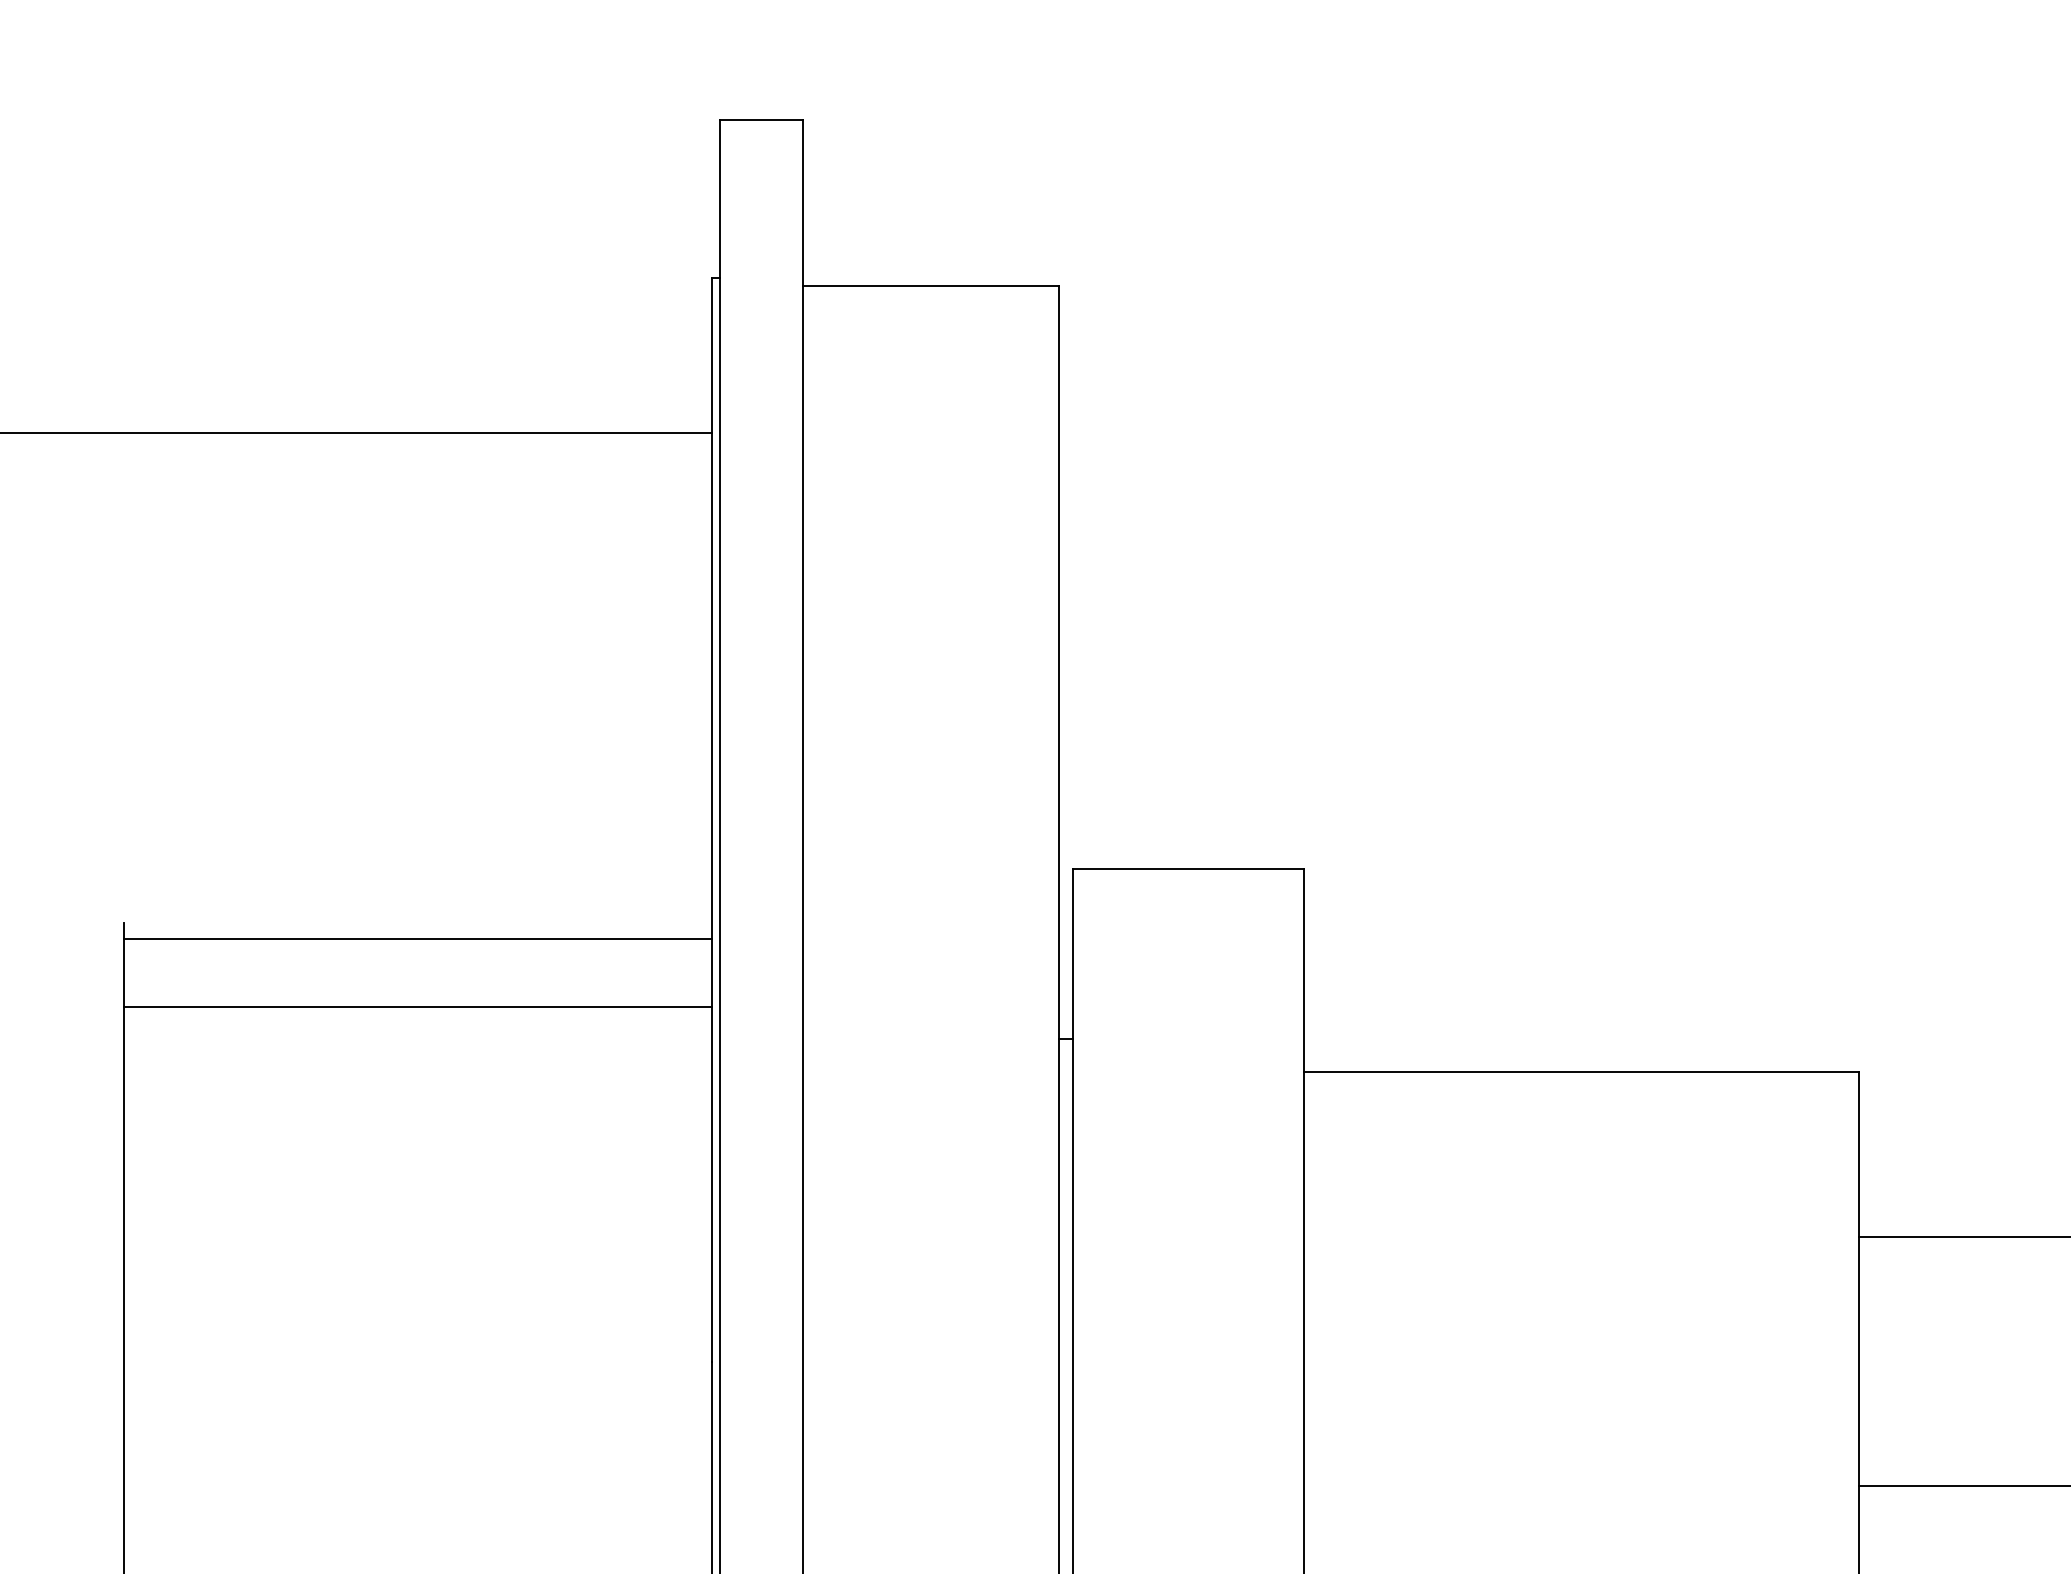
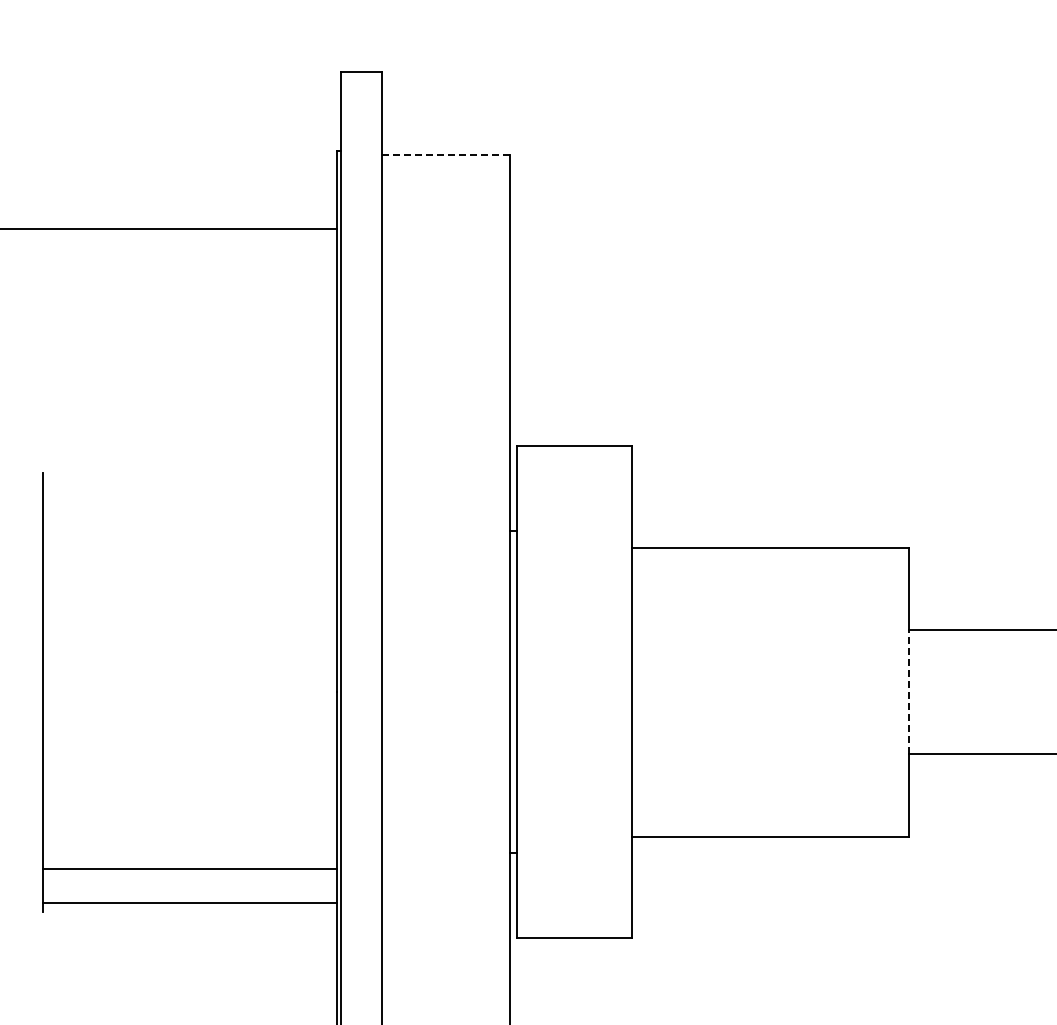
line: (930, 284) -> (445, 154), solid -> dashed
line: (417, 939) -> (189, 481), removed
line: (417, 1007) -> (189, 515), removed
line: (1858, 1362) -> (909, 692), solid -> dashed

